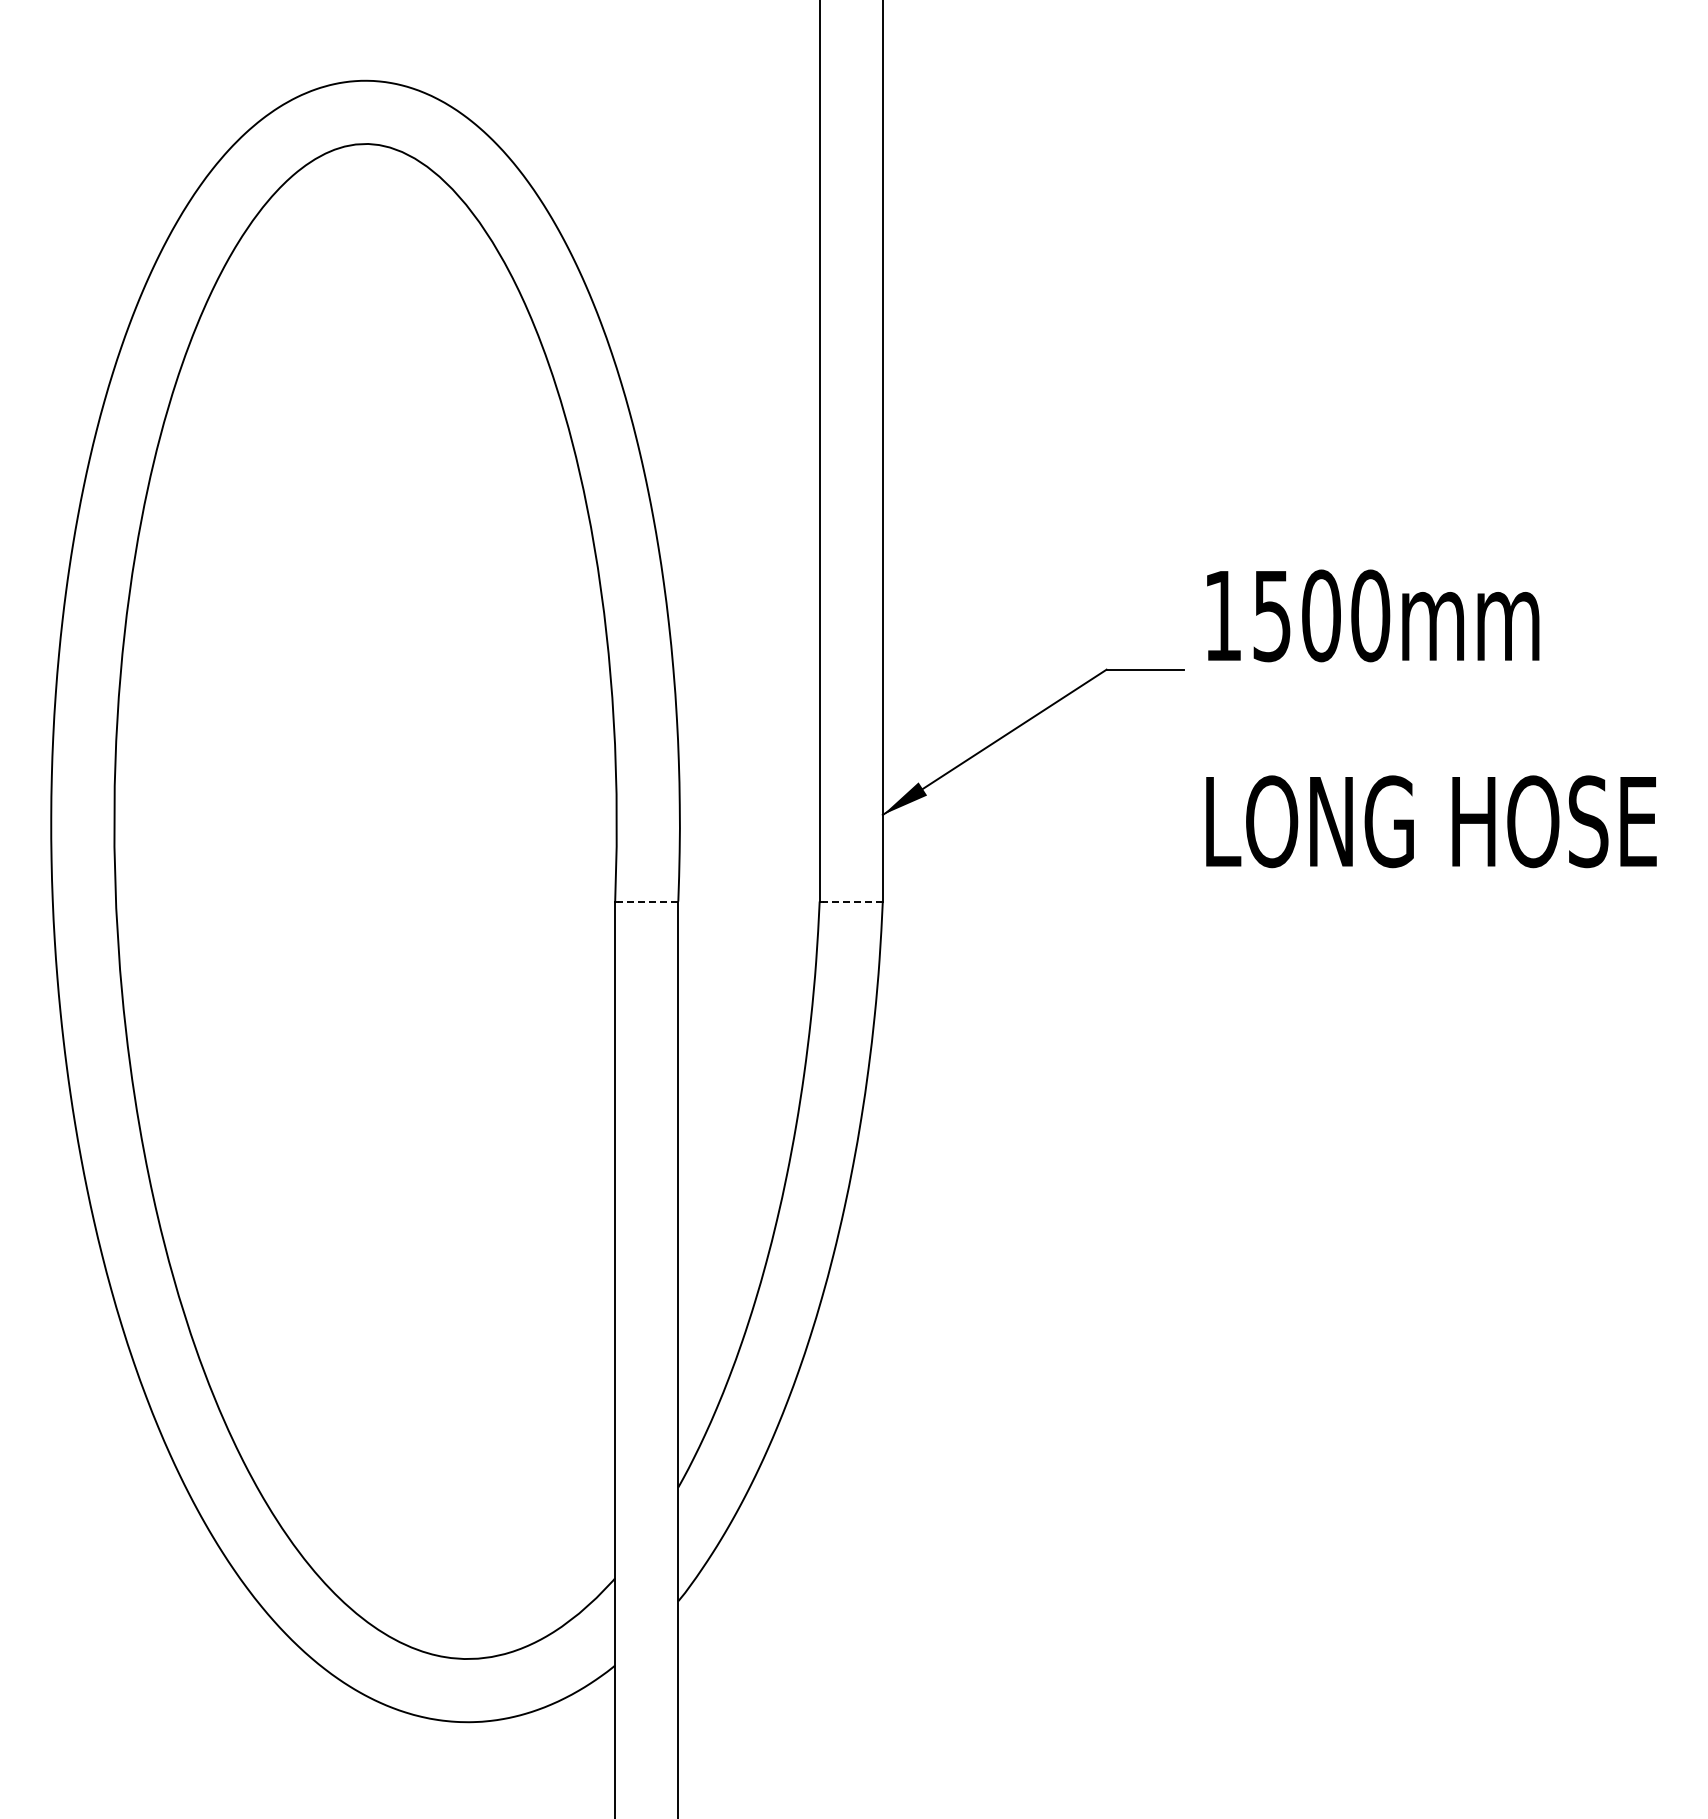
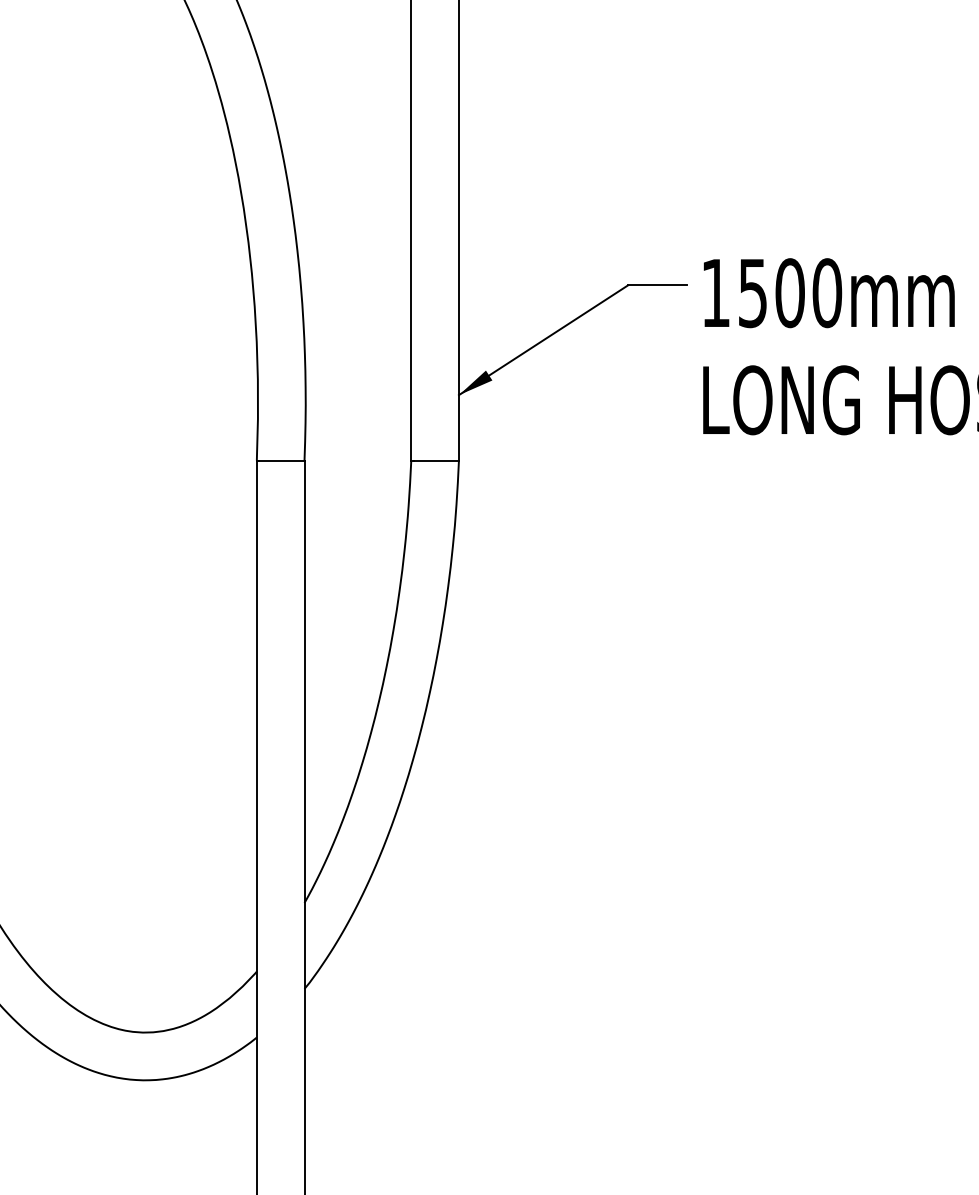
text: (1373, 615) -> (829, 292), moved
line: (647, 901) -> (281, 460), dashed -> solid
line: (852, 901) -> (436, 460), dashed -> solid

